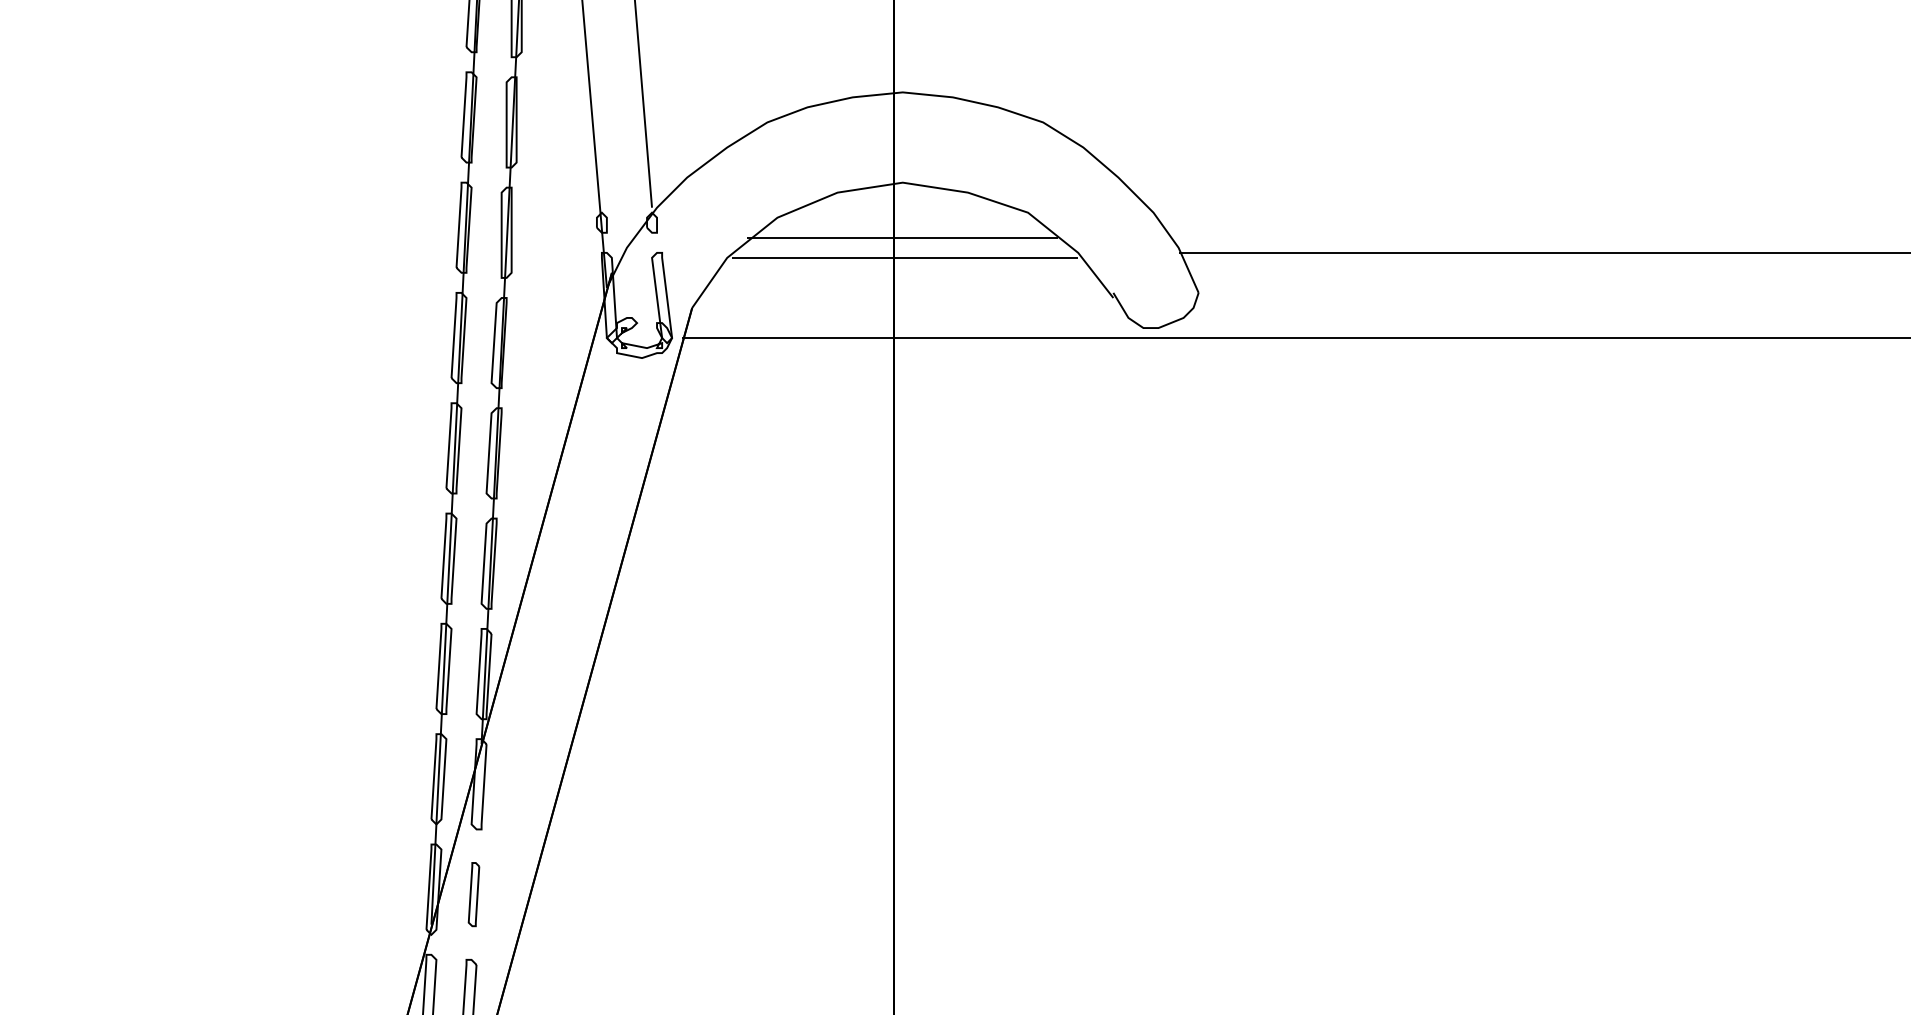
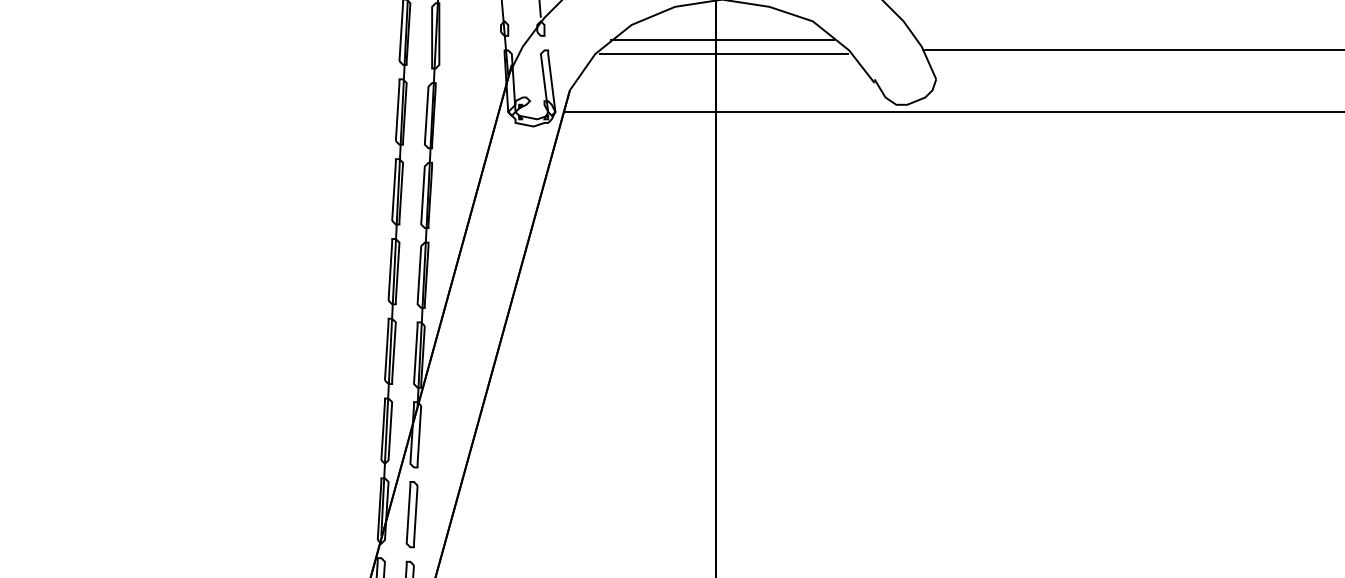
part: (473, 894) -> (411, 514), size x1.43

